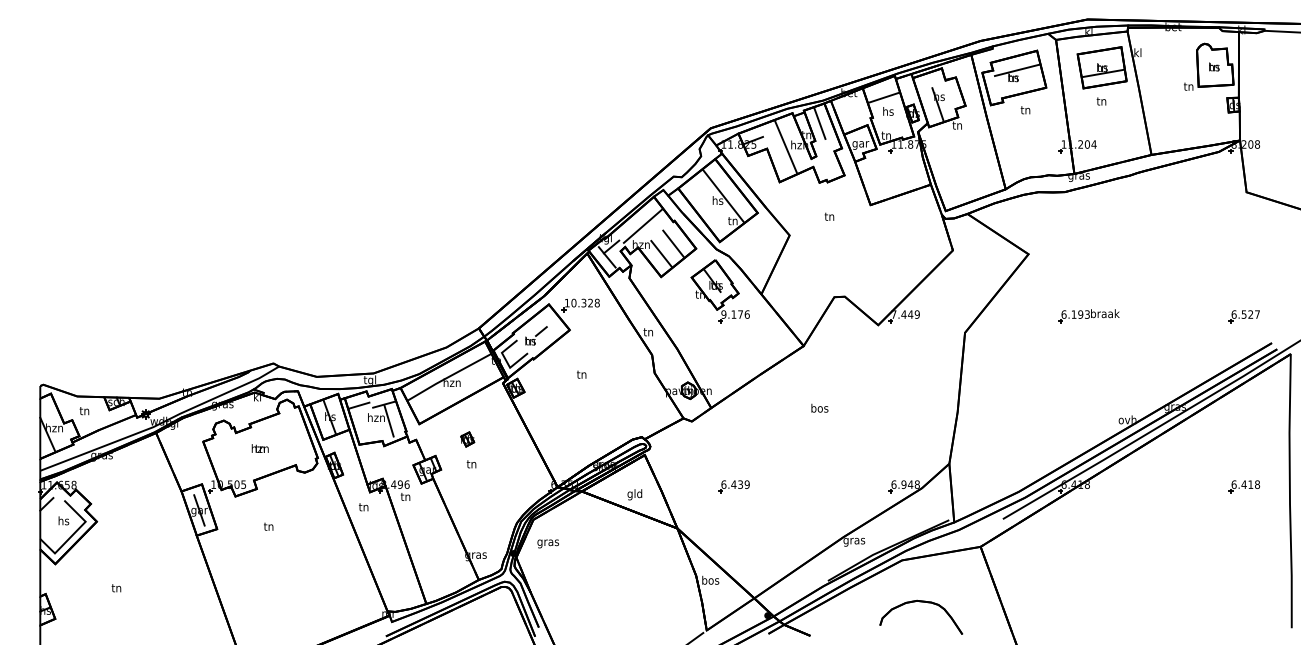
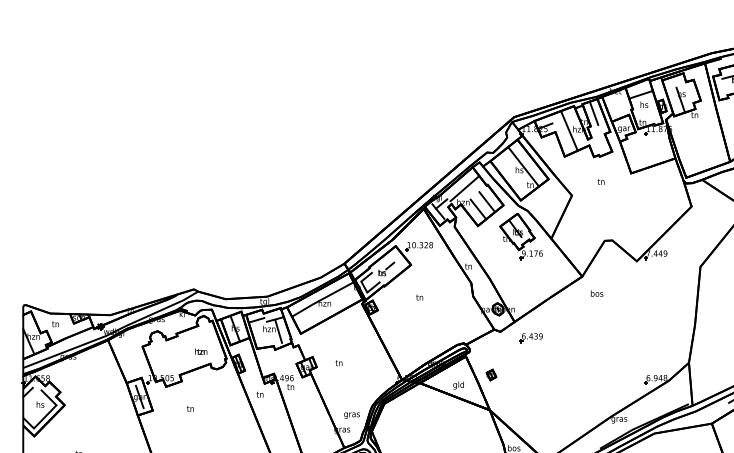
text: (819, 407) -> (596, 293), moved
part: (467, 439) -> (491, 375), moved
text: (259, 448) -> (200, 351), moved
part: (733, 486) -> (530, 337), moved
text: (547, 543) -> (351, 415), moved

